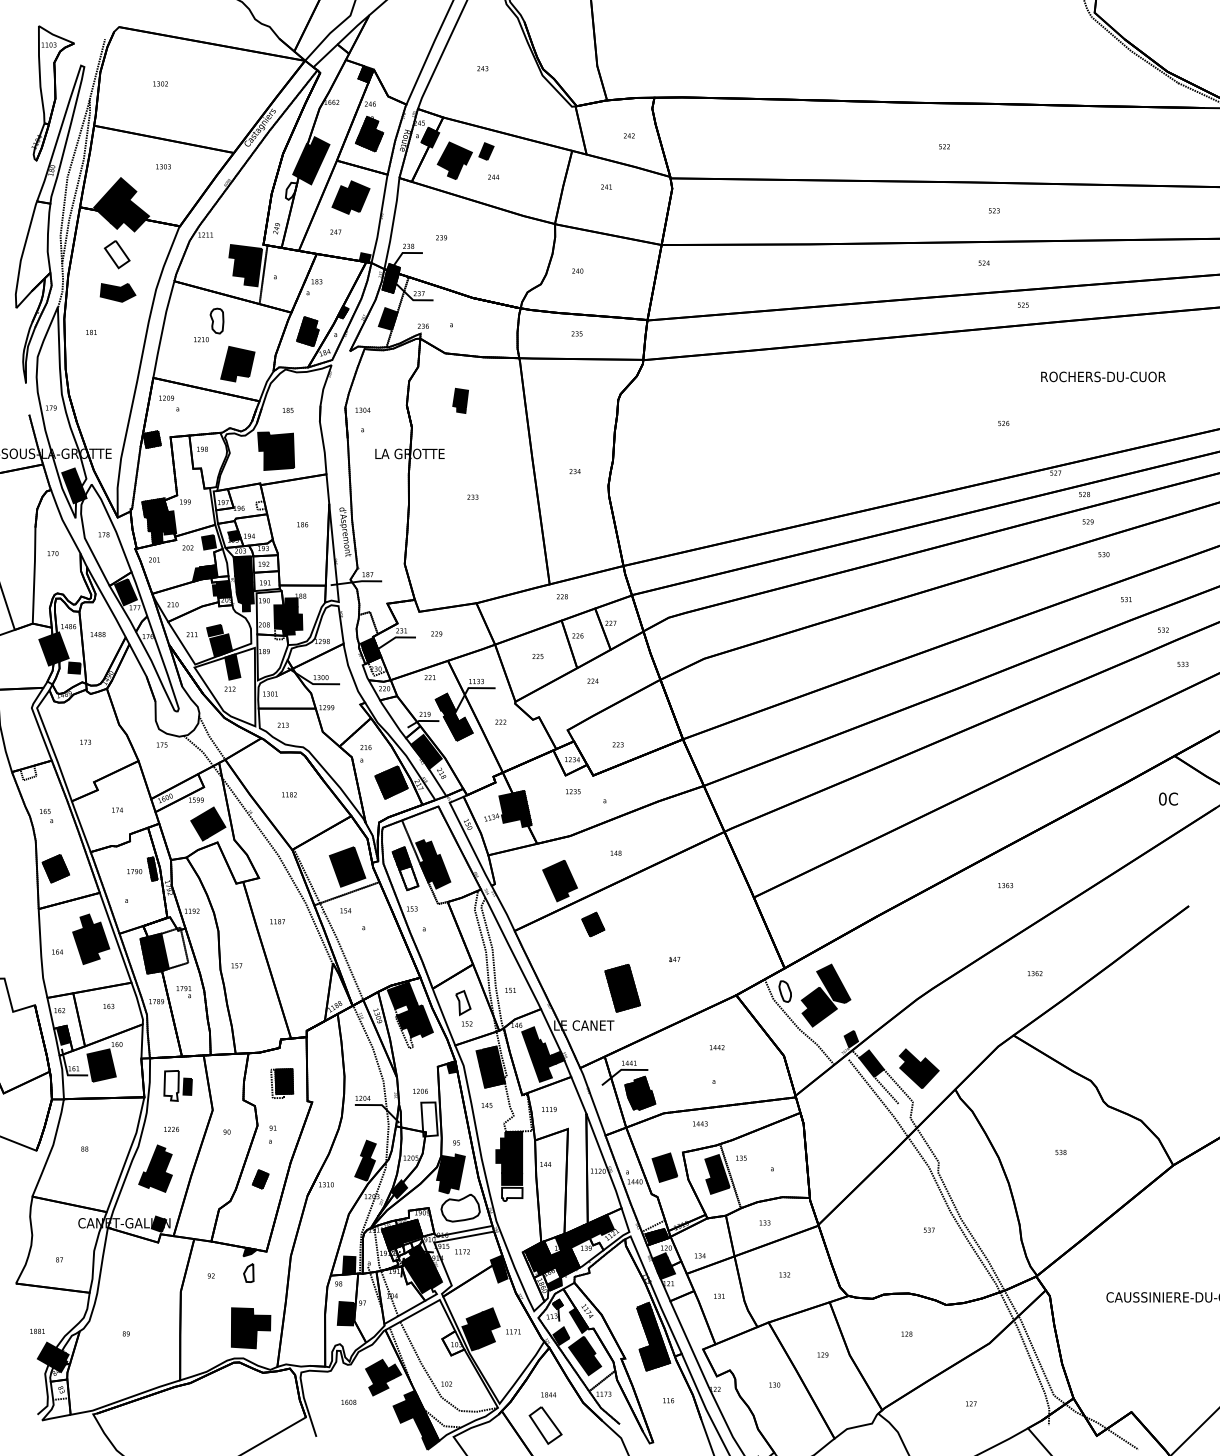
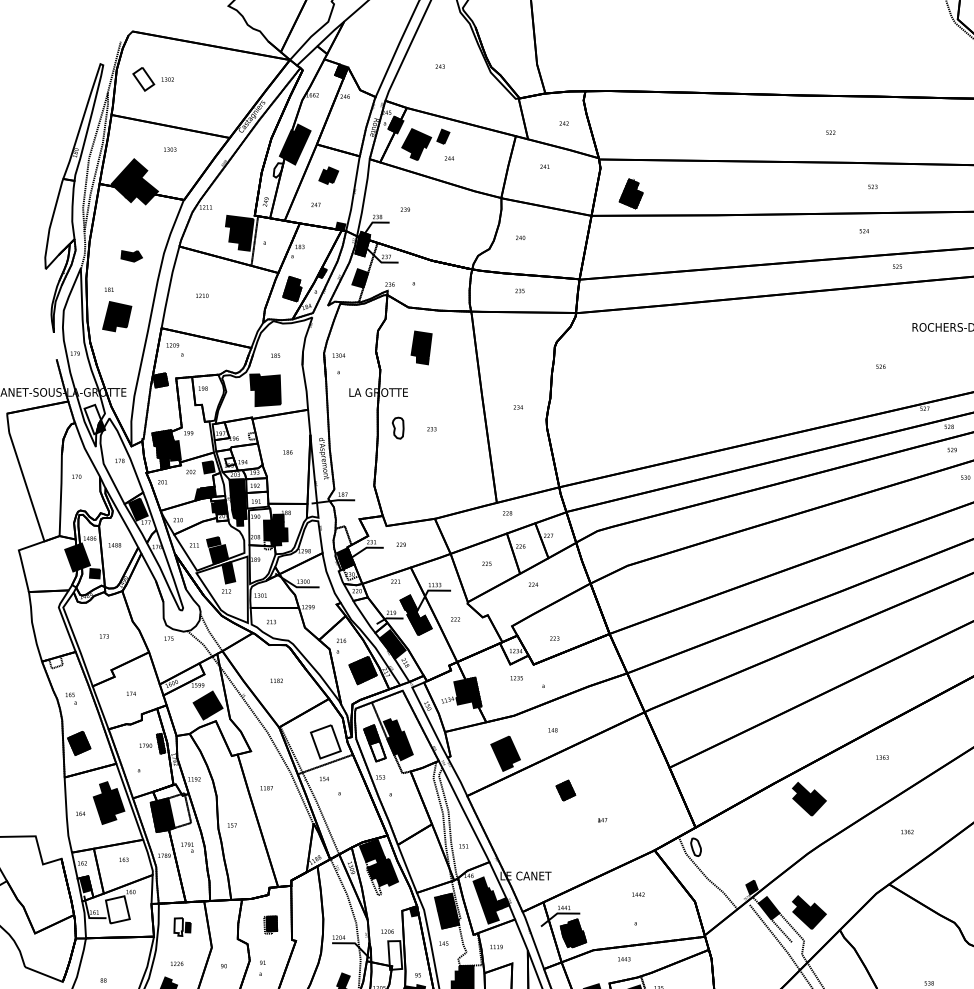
part: (52, 93) -> (76, 87), removed
part: (369, 133) -> (631, 193), moved
part: (350, 197) -> (328, 175), size x0.6
part: (116, 254) -> (143, 79), moved
part: (117, 292) -> (131, 256), size x0.7
part: (216, 320) -> (397, 427), moved
part: (237, 364) -> (116, 316), moved
part: (460, 400) -> (421, 347), size x1.6
fill: (71, 485) -> (92, 419), removed
fill: (234, 535) -> (230, 461), removed
fill: (347, 866) -> (325, 741), removed
part: (593, 924) -> (566, 790), moved
part: (919, 934) -> (809, 799), added
part: (622, 988) -> (558, 844), removed
part: (825, 995) -> (730, 850), removed
part: (463, 1008) -> (423, 861), removed
fill: (101, 1065) -> (117, 909), removed
part: (282, 1083) -> (270, 925), size x0.7
part: (177, 1085) -> (182, 926), size x0.7

